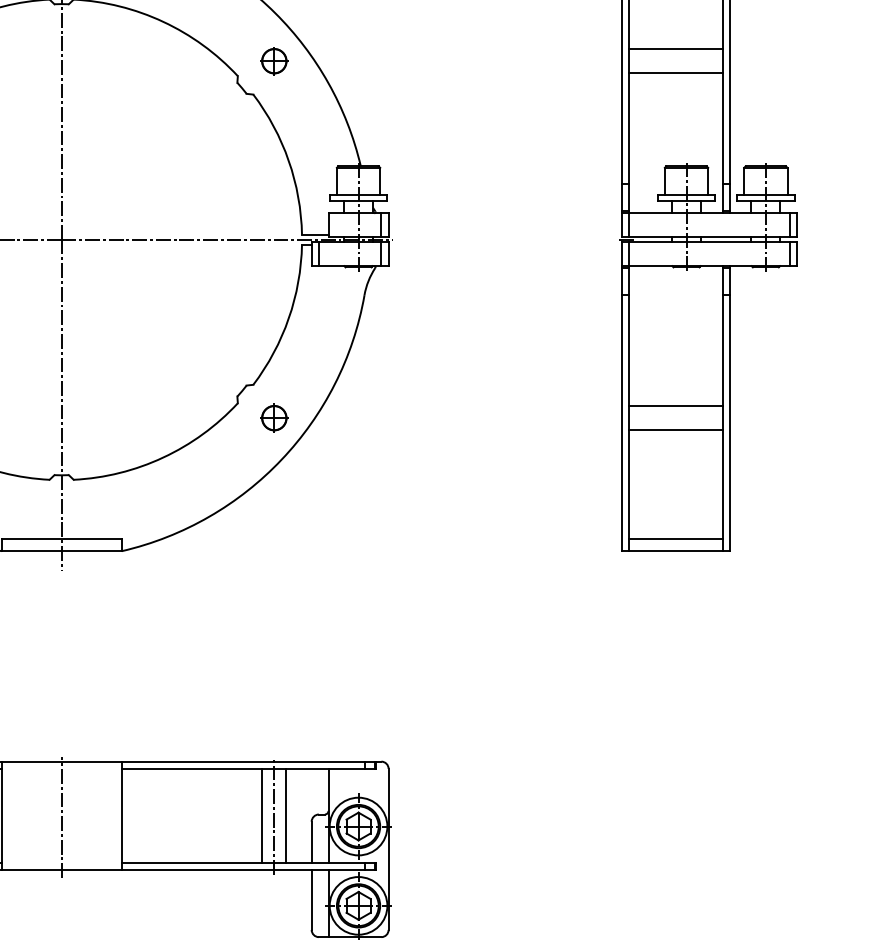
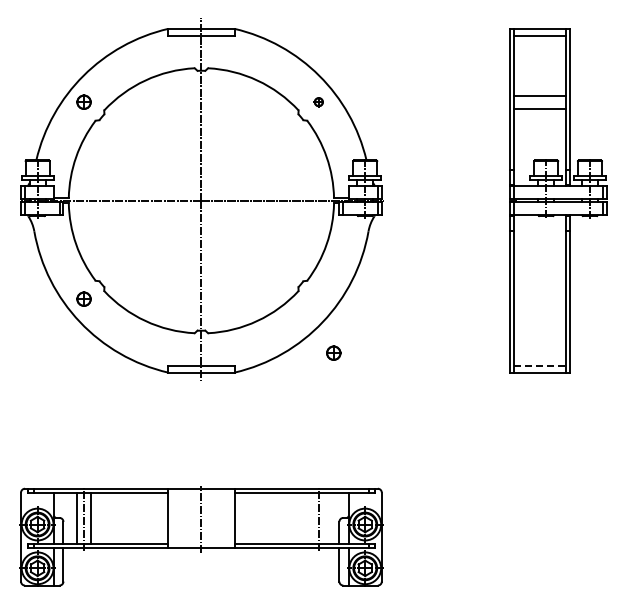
part: (273, 59) -> (318, 101), size x0.6
line: (676, 405) -> (540, 292), removed
part: (273, 416) -> (333, 352), moved
line: (676, 429) -> (540, 305), removed
line: (676, 538) -> (540, 365), solid -> dashed
line: (262, 815) -> (312, 518), removed
line: (286, 815) -> (325, 518), removed

